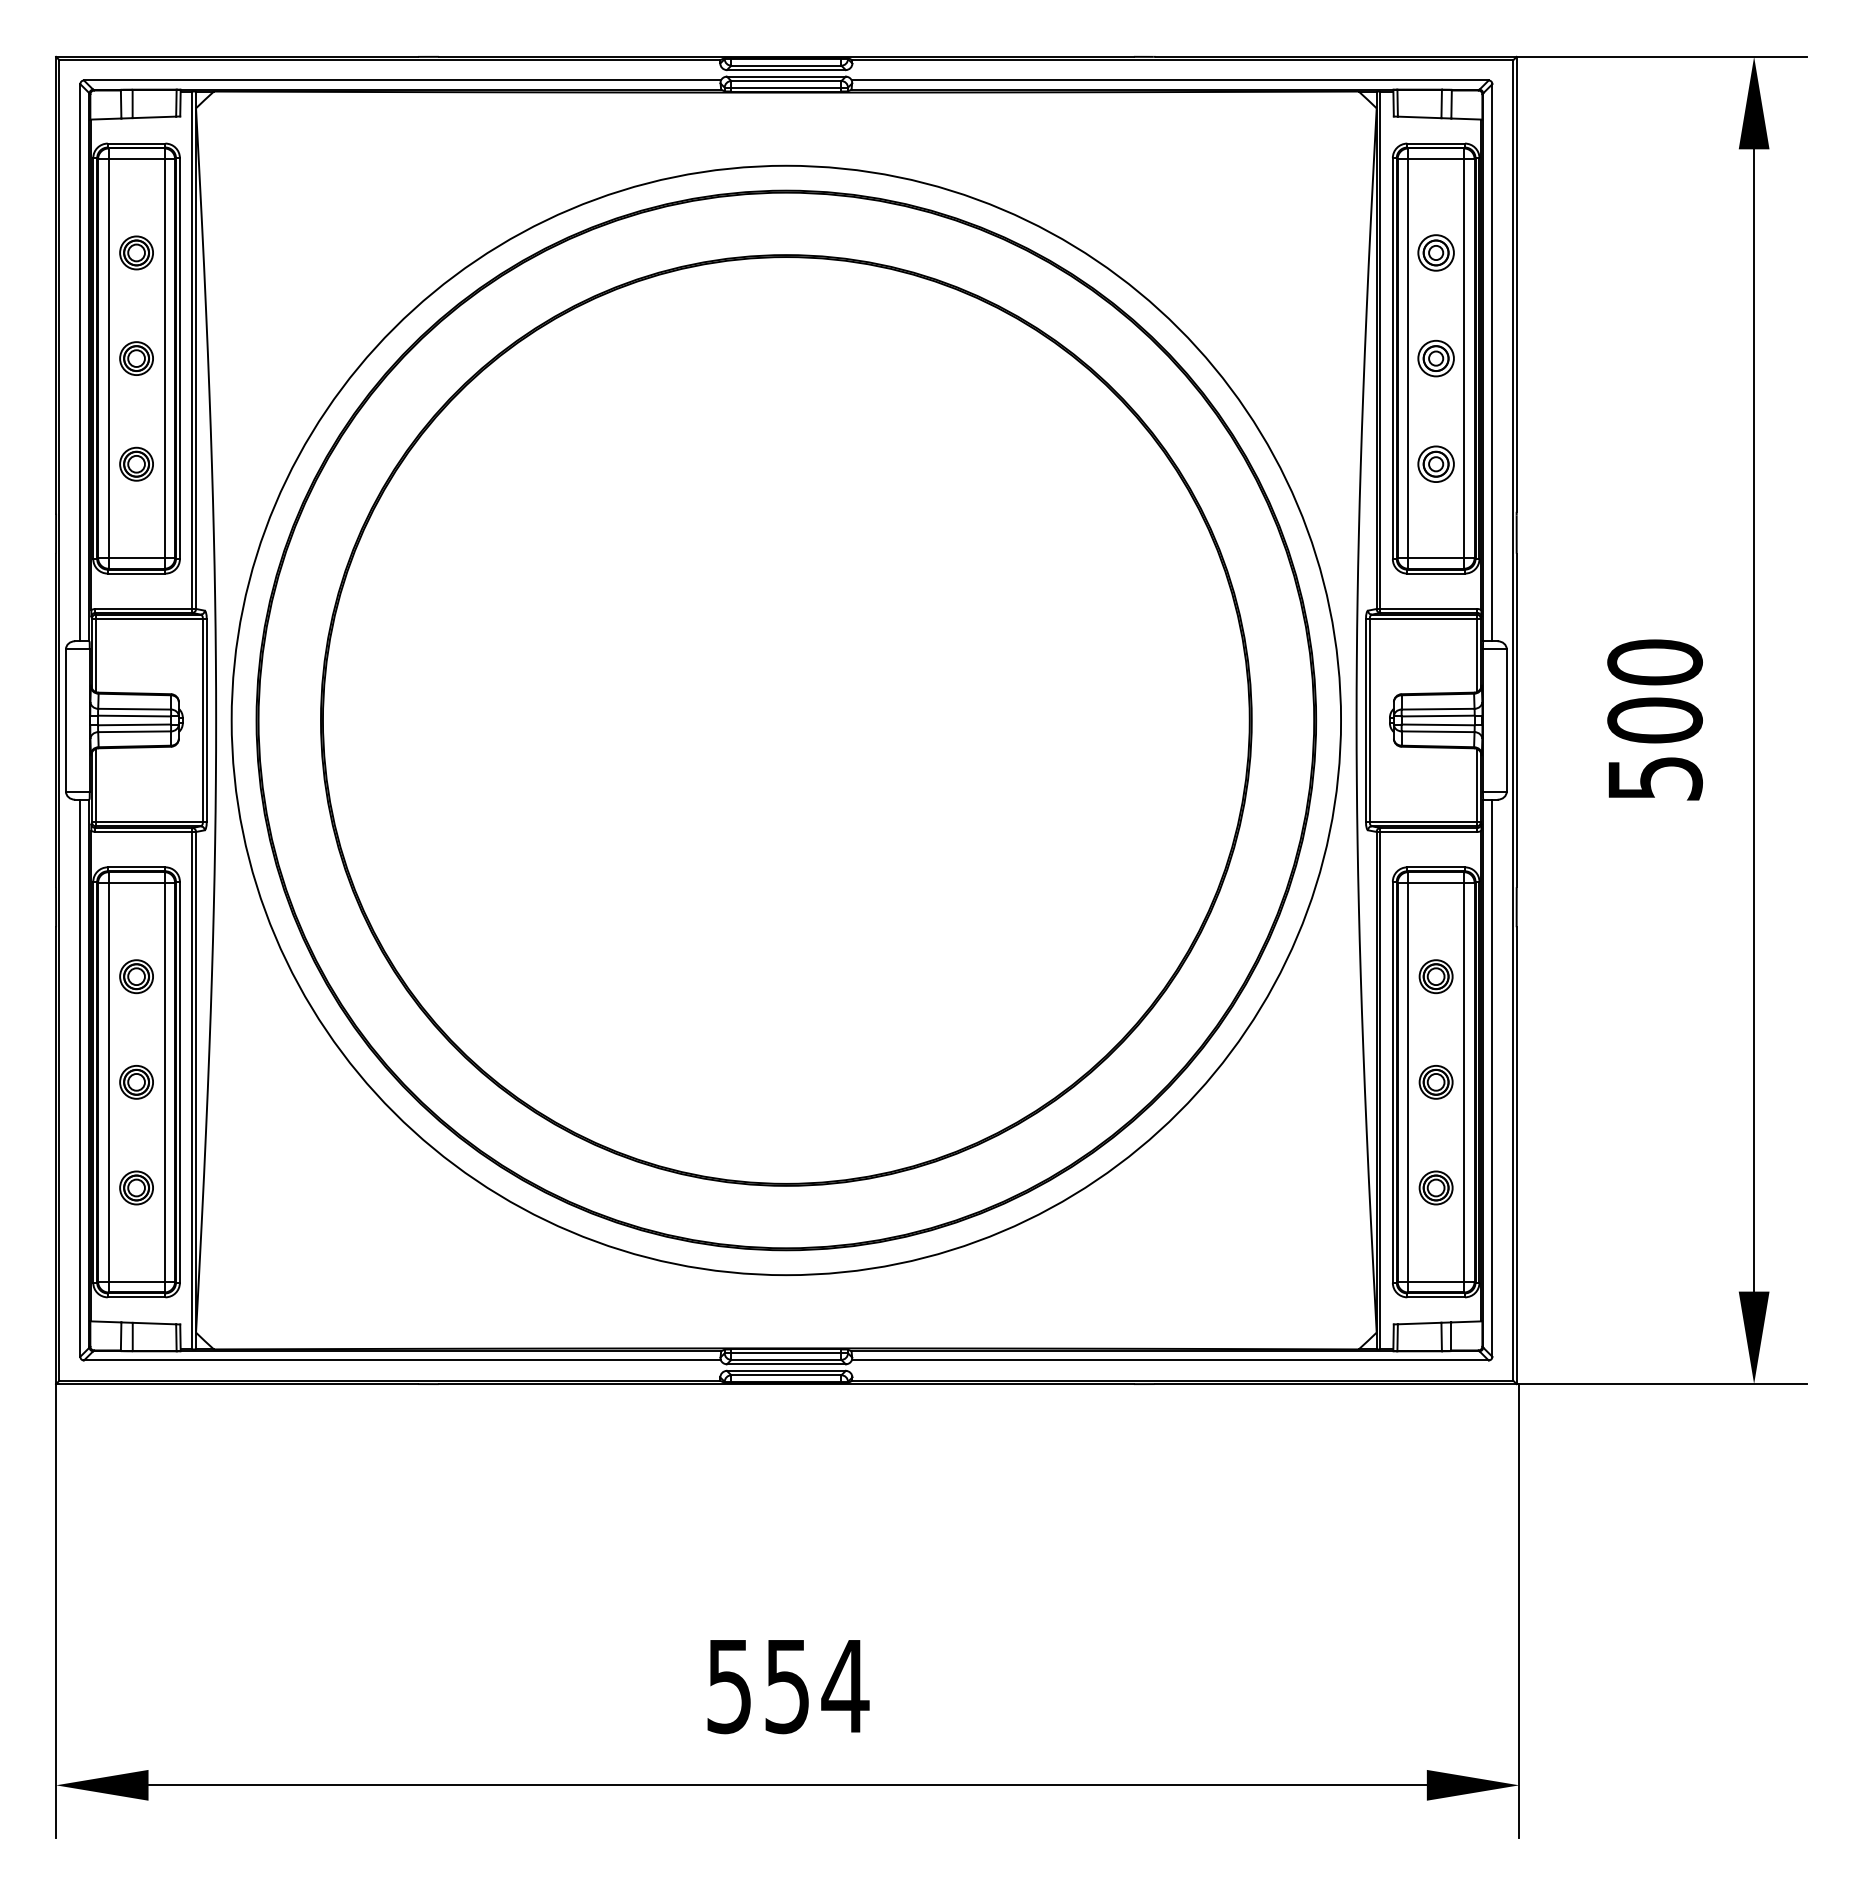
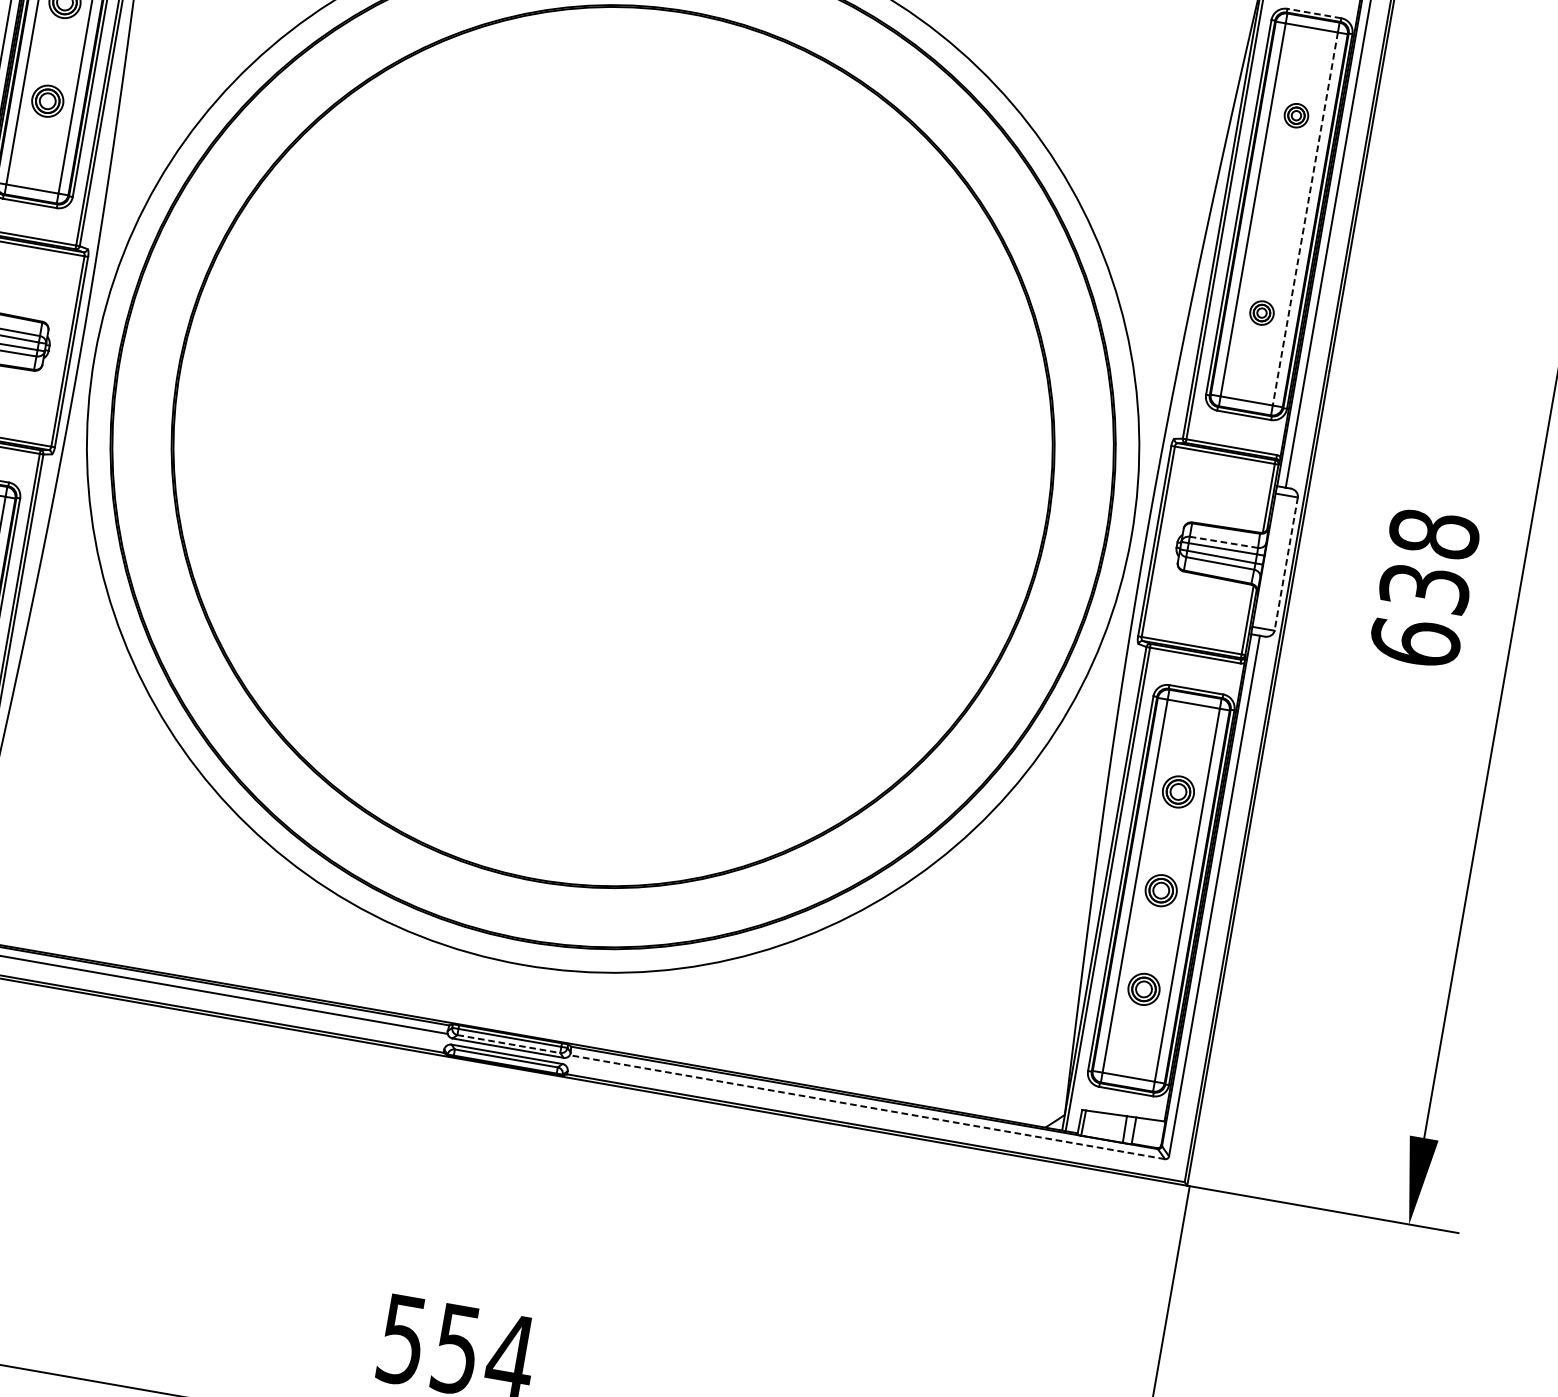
line: (1436, 143) -> (1314, 13), solid -> dashed
part: (1435, 252) -> (1295, 115), size x0.7
part: (1435, 358) -> (1278, 214), removed
line: (1464, 358) -> (1305, 218), solid -> dashed
part: (1435, 463) -> (1261, 312), size x0.7
line: (1437, 709) -> (1223, 542), solid -> dashed
line: (1506, 720) -> (1285, 564), solid -> dashed
text: (1654, 720) -> (1424, 588), 500 -> 638
line: (786, 1359) -> (509, 1043), solid -> dashed
line: (1169, 1360) -> (866, 1107), solid -> dashed

